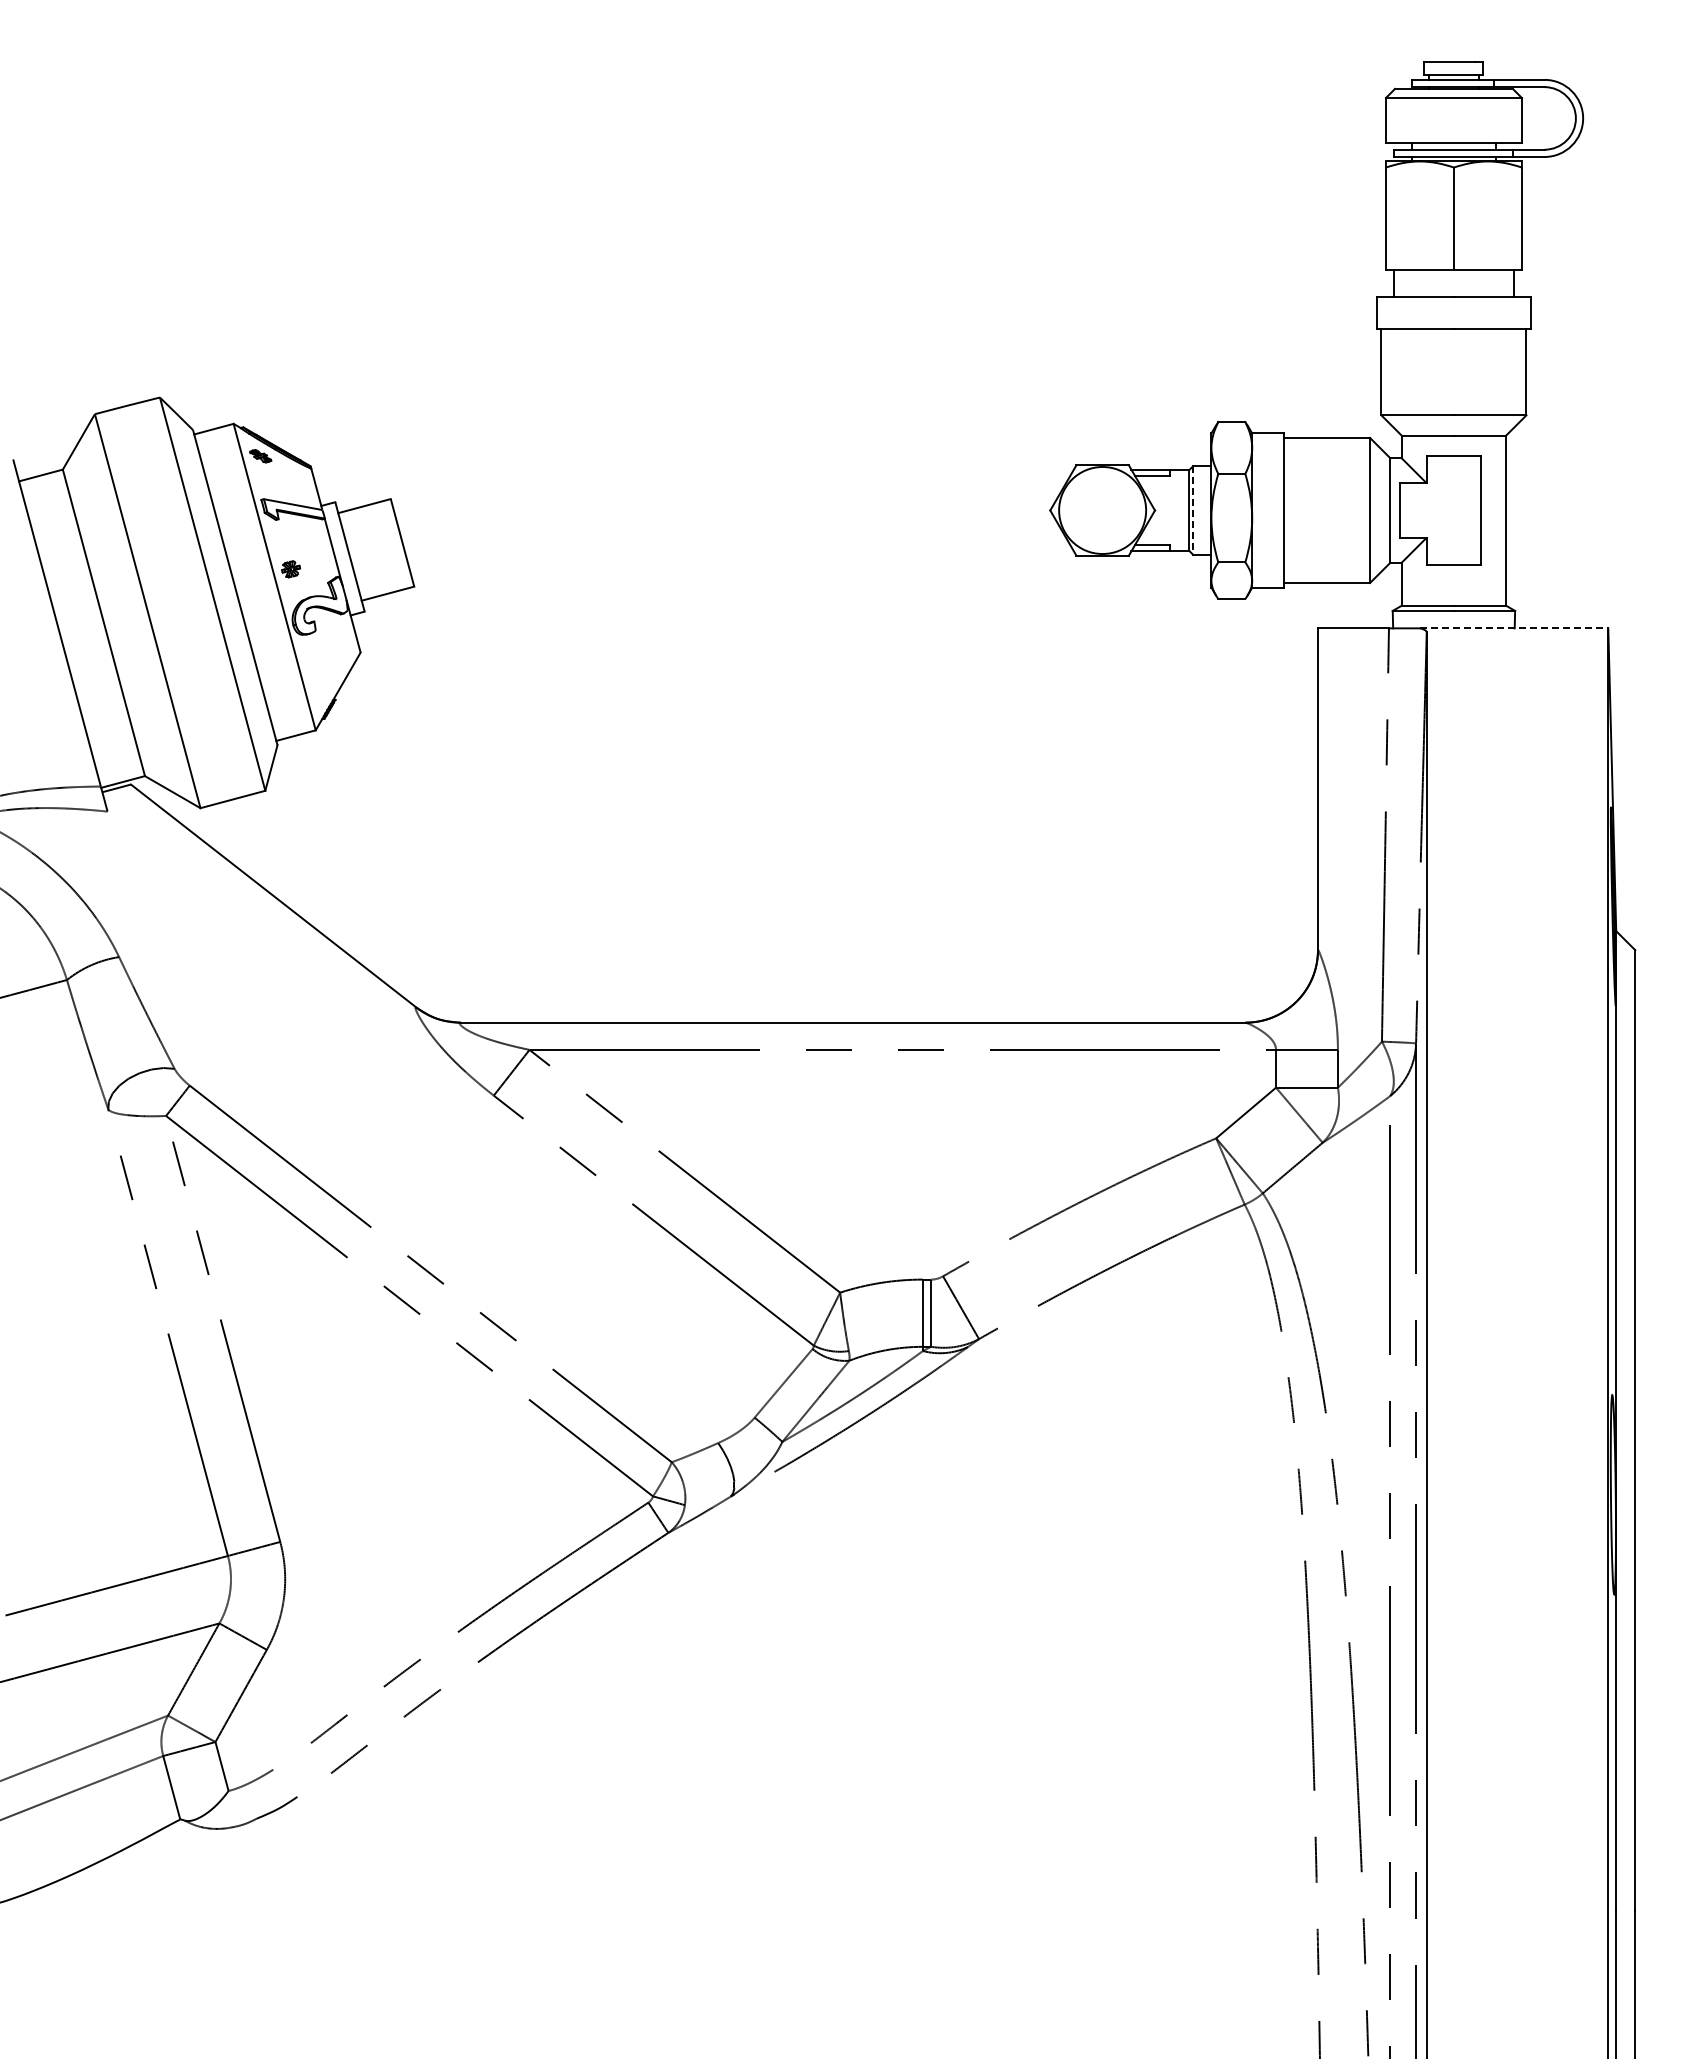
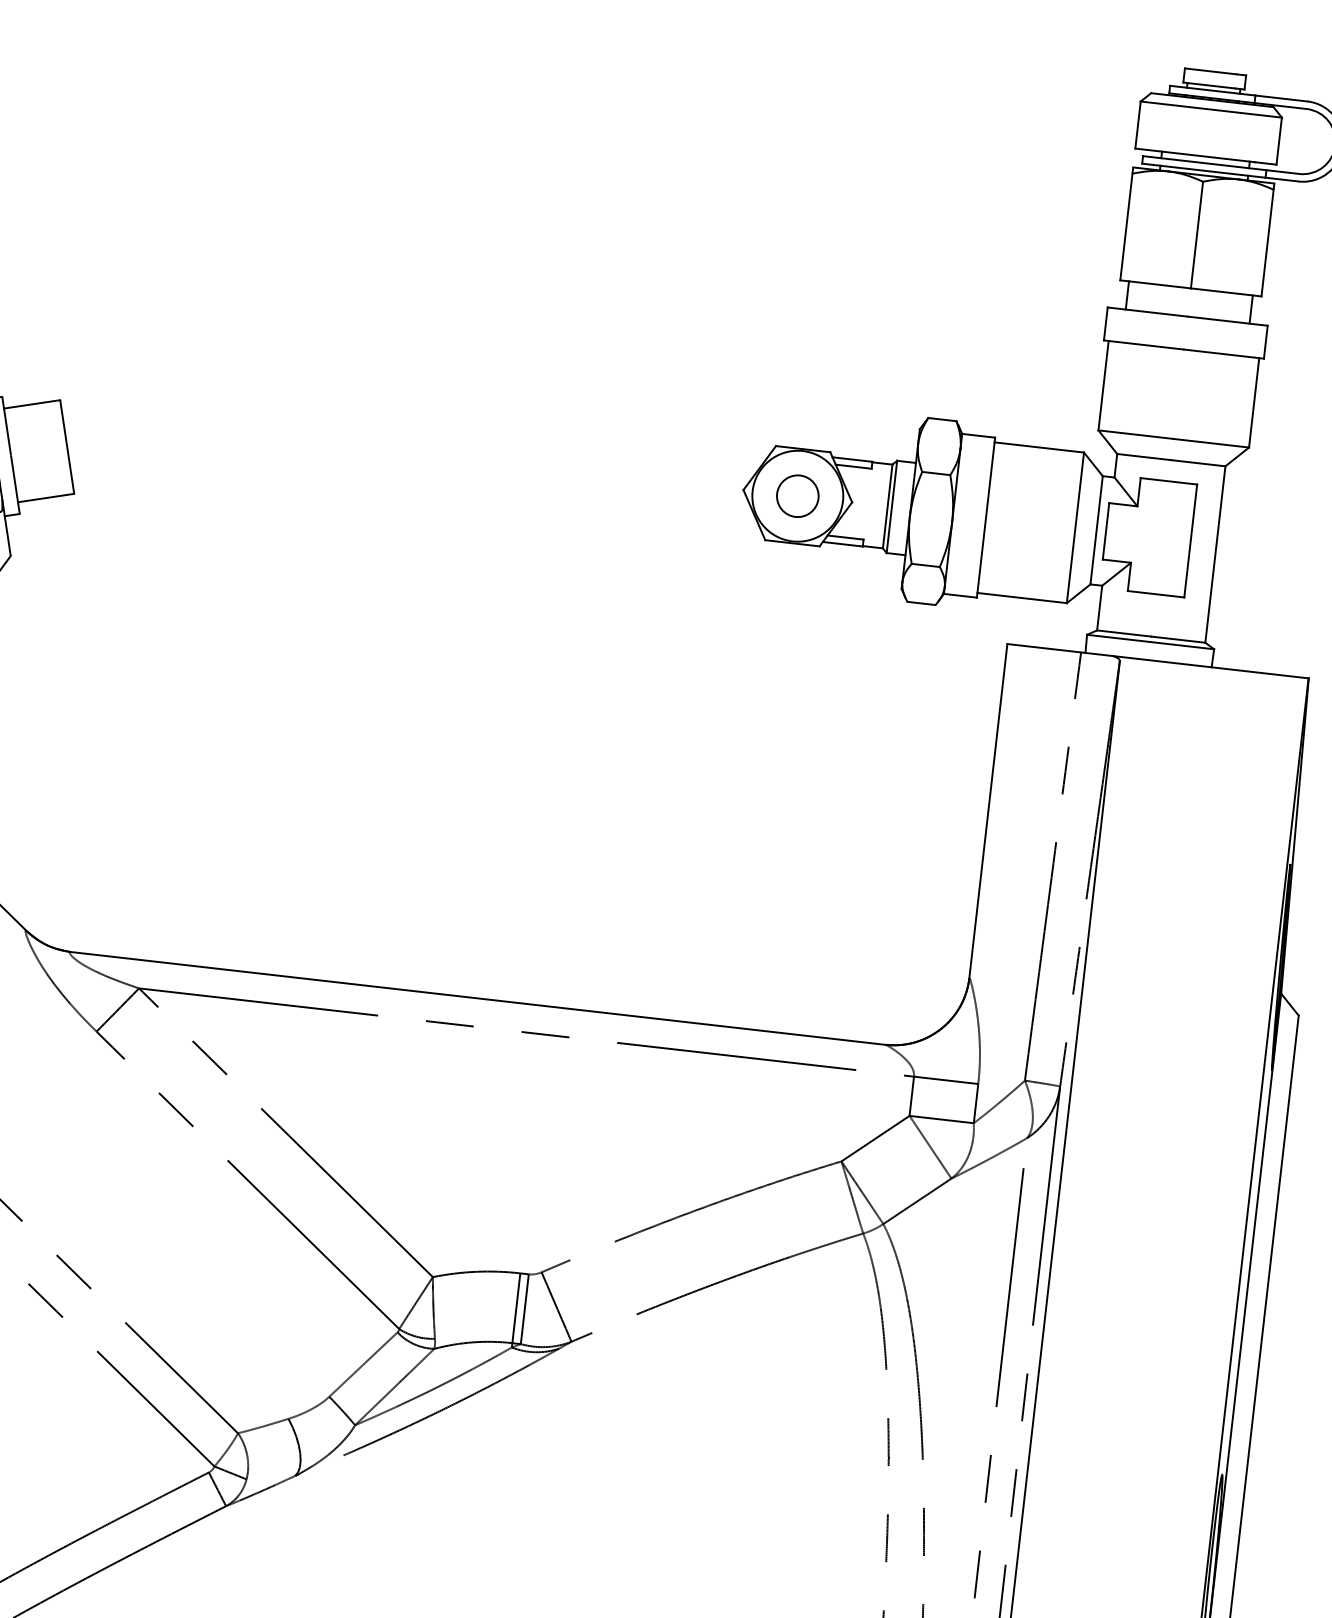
circle: (1102, 510) -> (797, 496), added
line: (1193, 511) -> (892, 508), dashed -> solid
line: (1514, 628) -> (1211, 667), dashed -> solid

